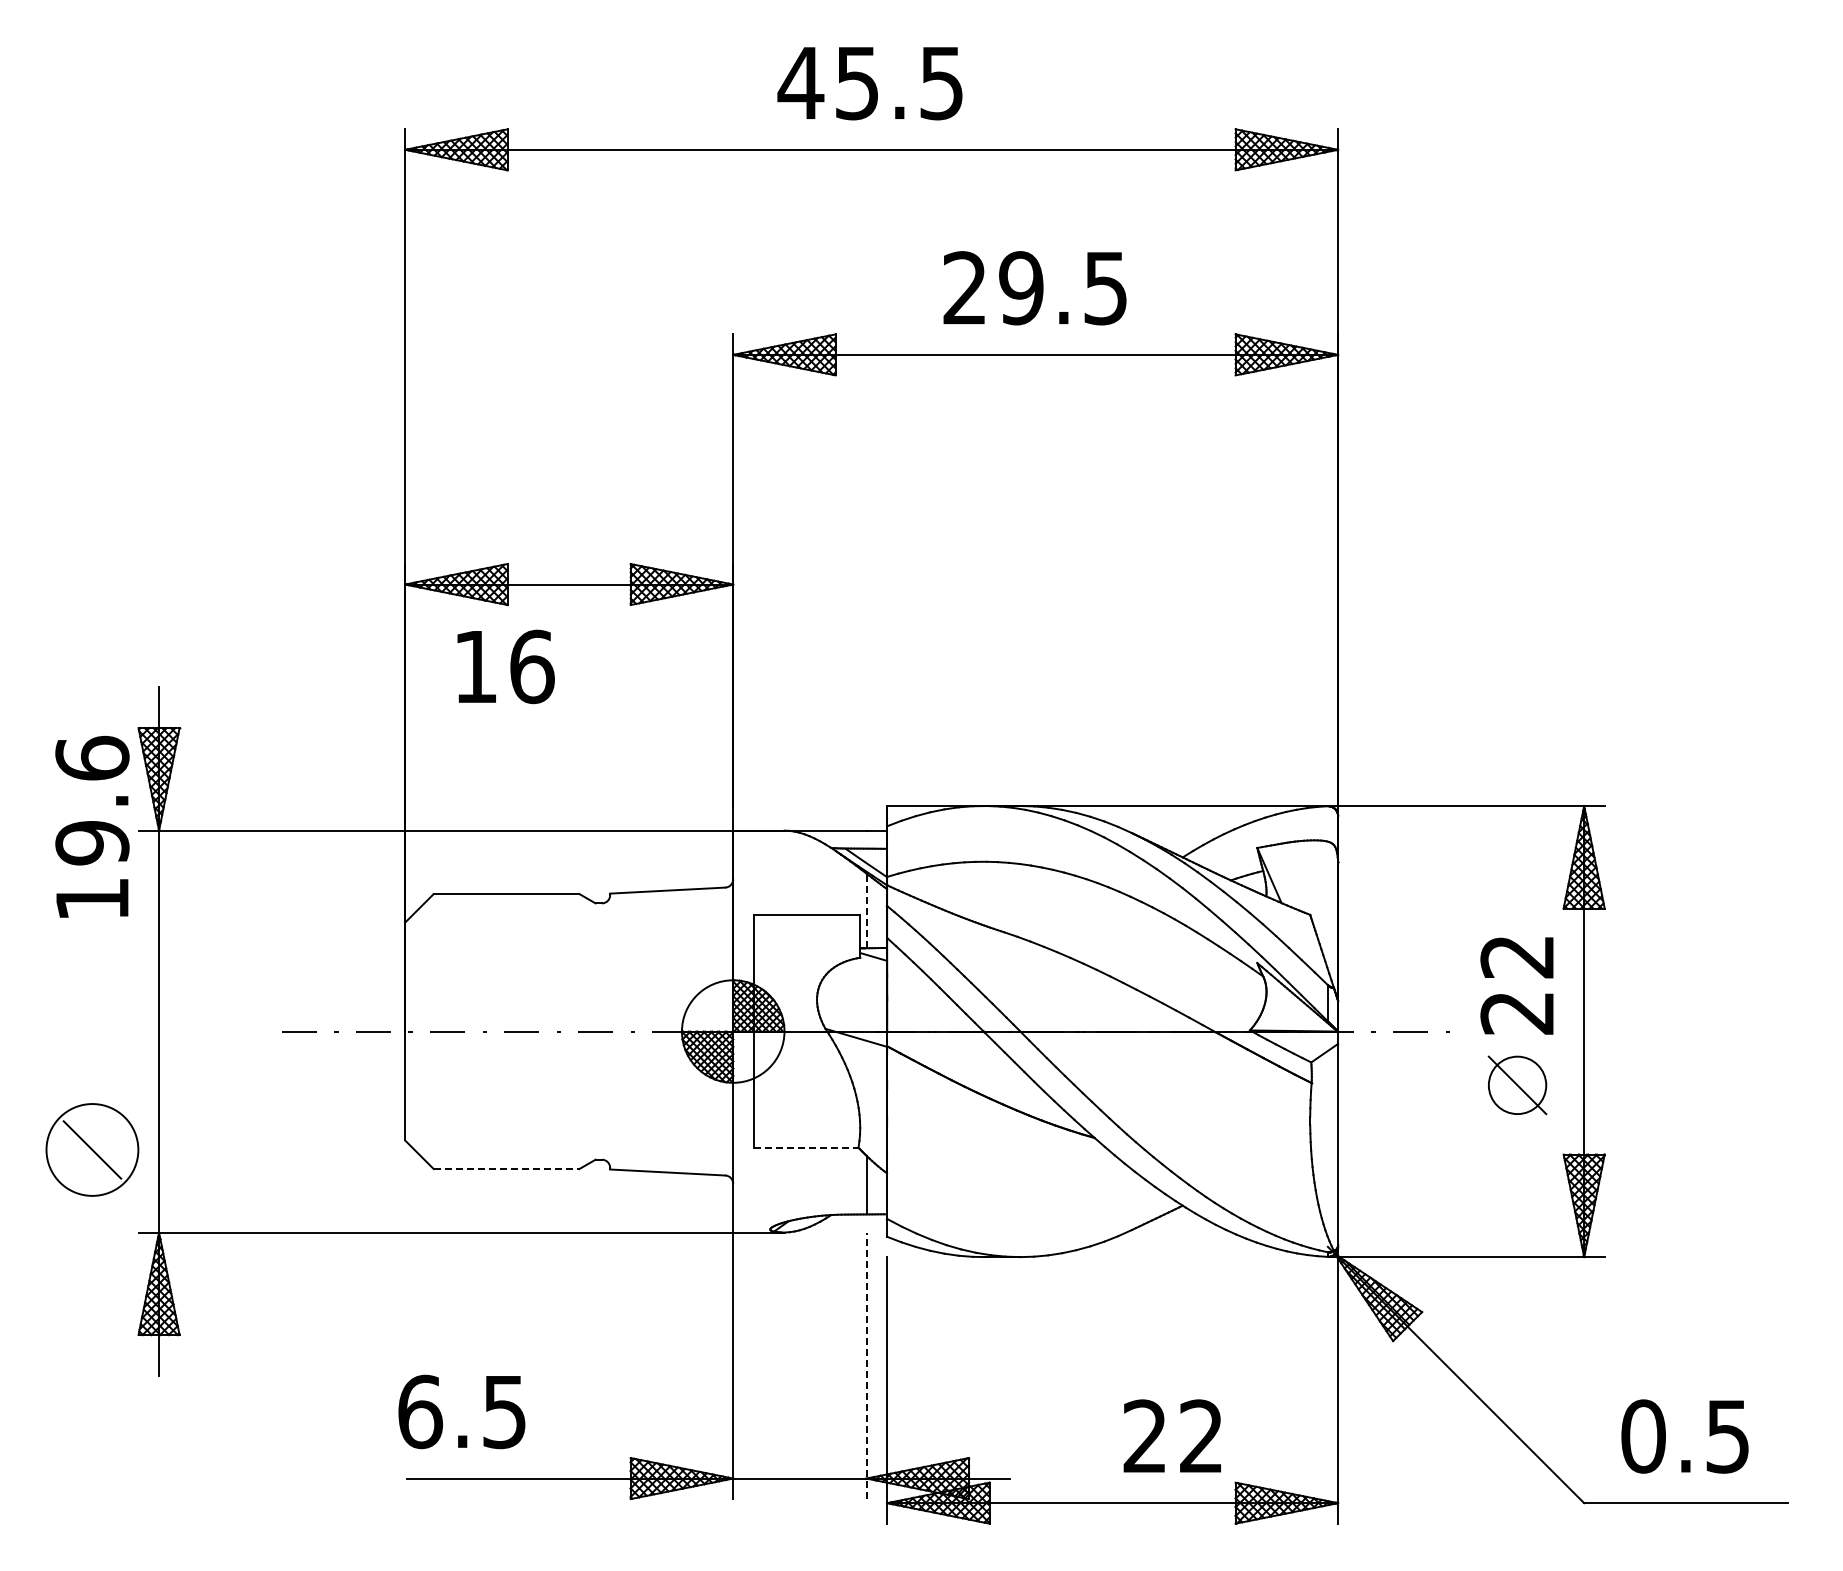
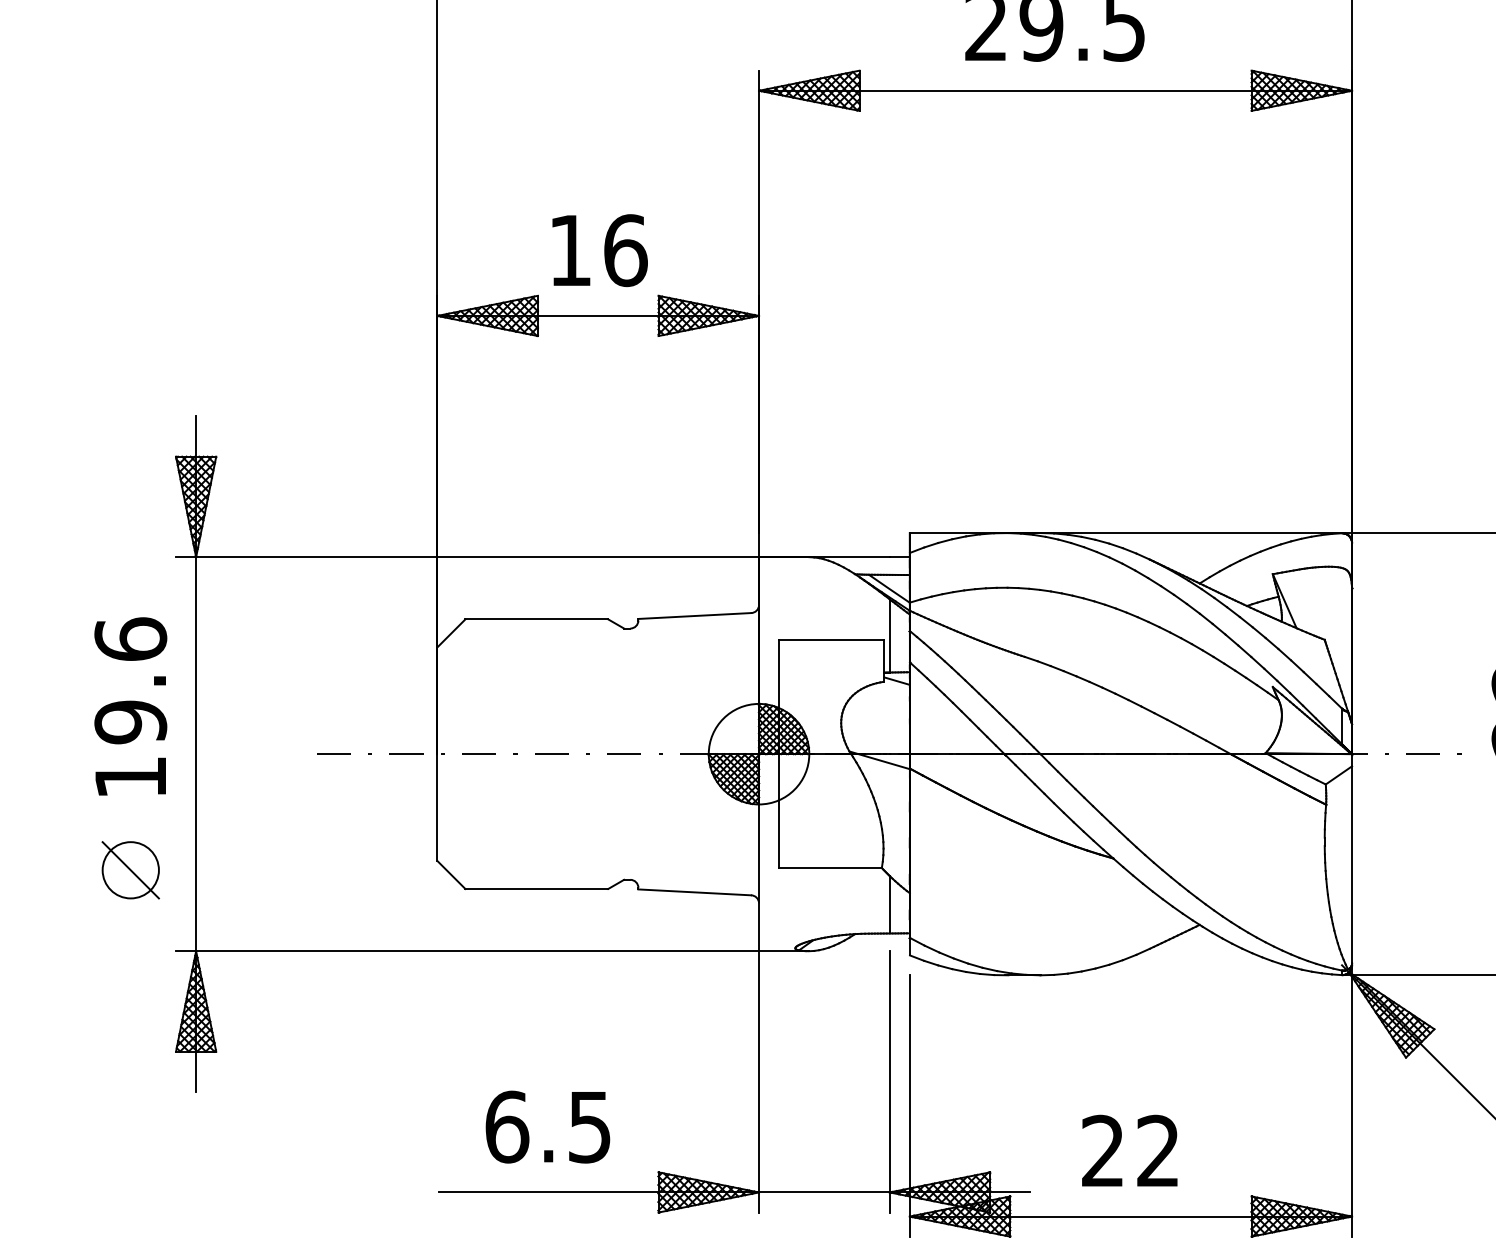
text: (505, 666) -> (599, 250), moved
text: (92, 826) -> (130, 706), moved
line: (866, 910) -> (889, 635), dashed -> solid
line: (806, 1147) -> (830, 867), dashed -> solid
circle: (92, 1149) -> (130, 869), size x0.62
line: (506, 1169) -> (536, 889), dashed -> solid
line: (866, 1365) -> (889, 1081), dashed -> solid
text: (461, 1411) -> (547, 1126), moved
text: (1171, 1435) -> (1128, 1150), moved

